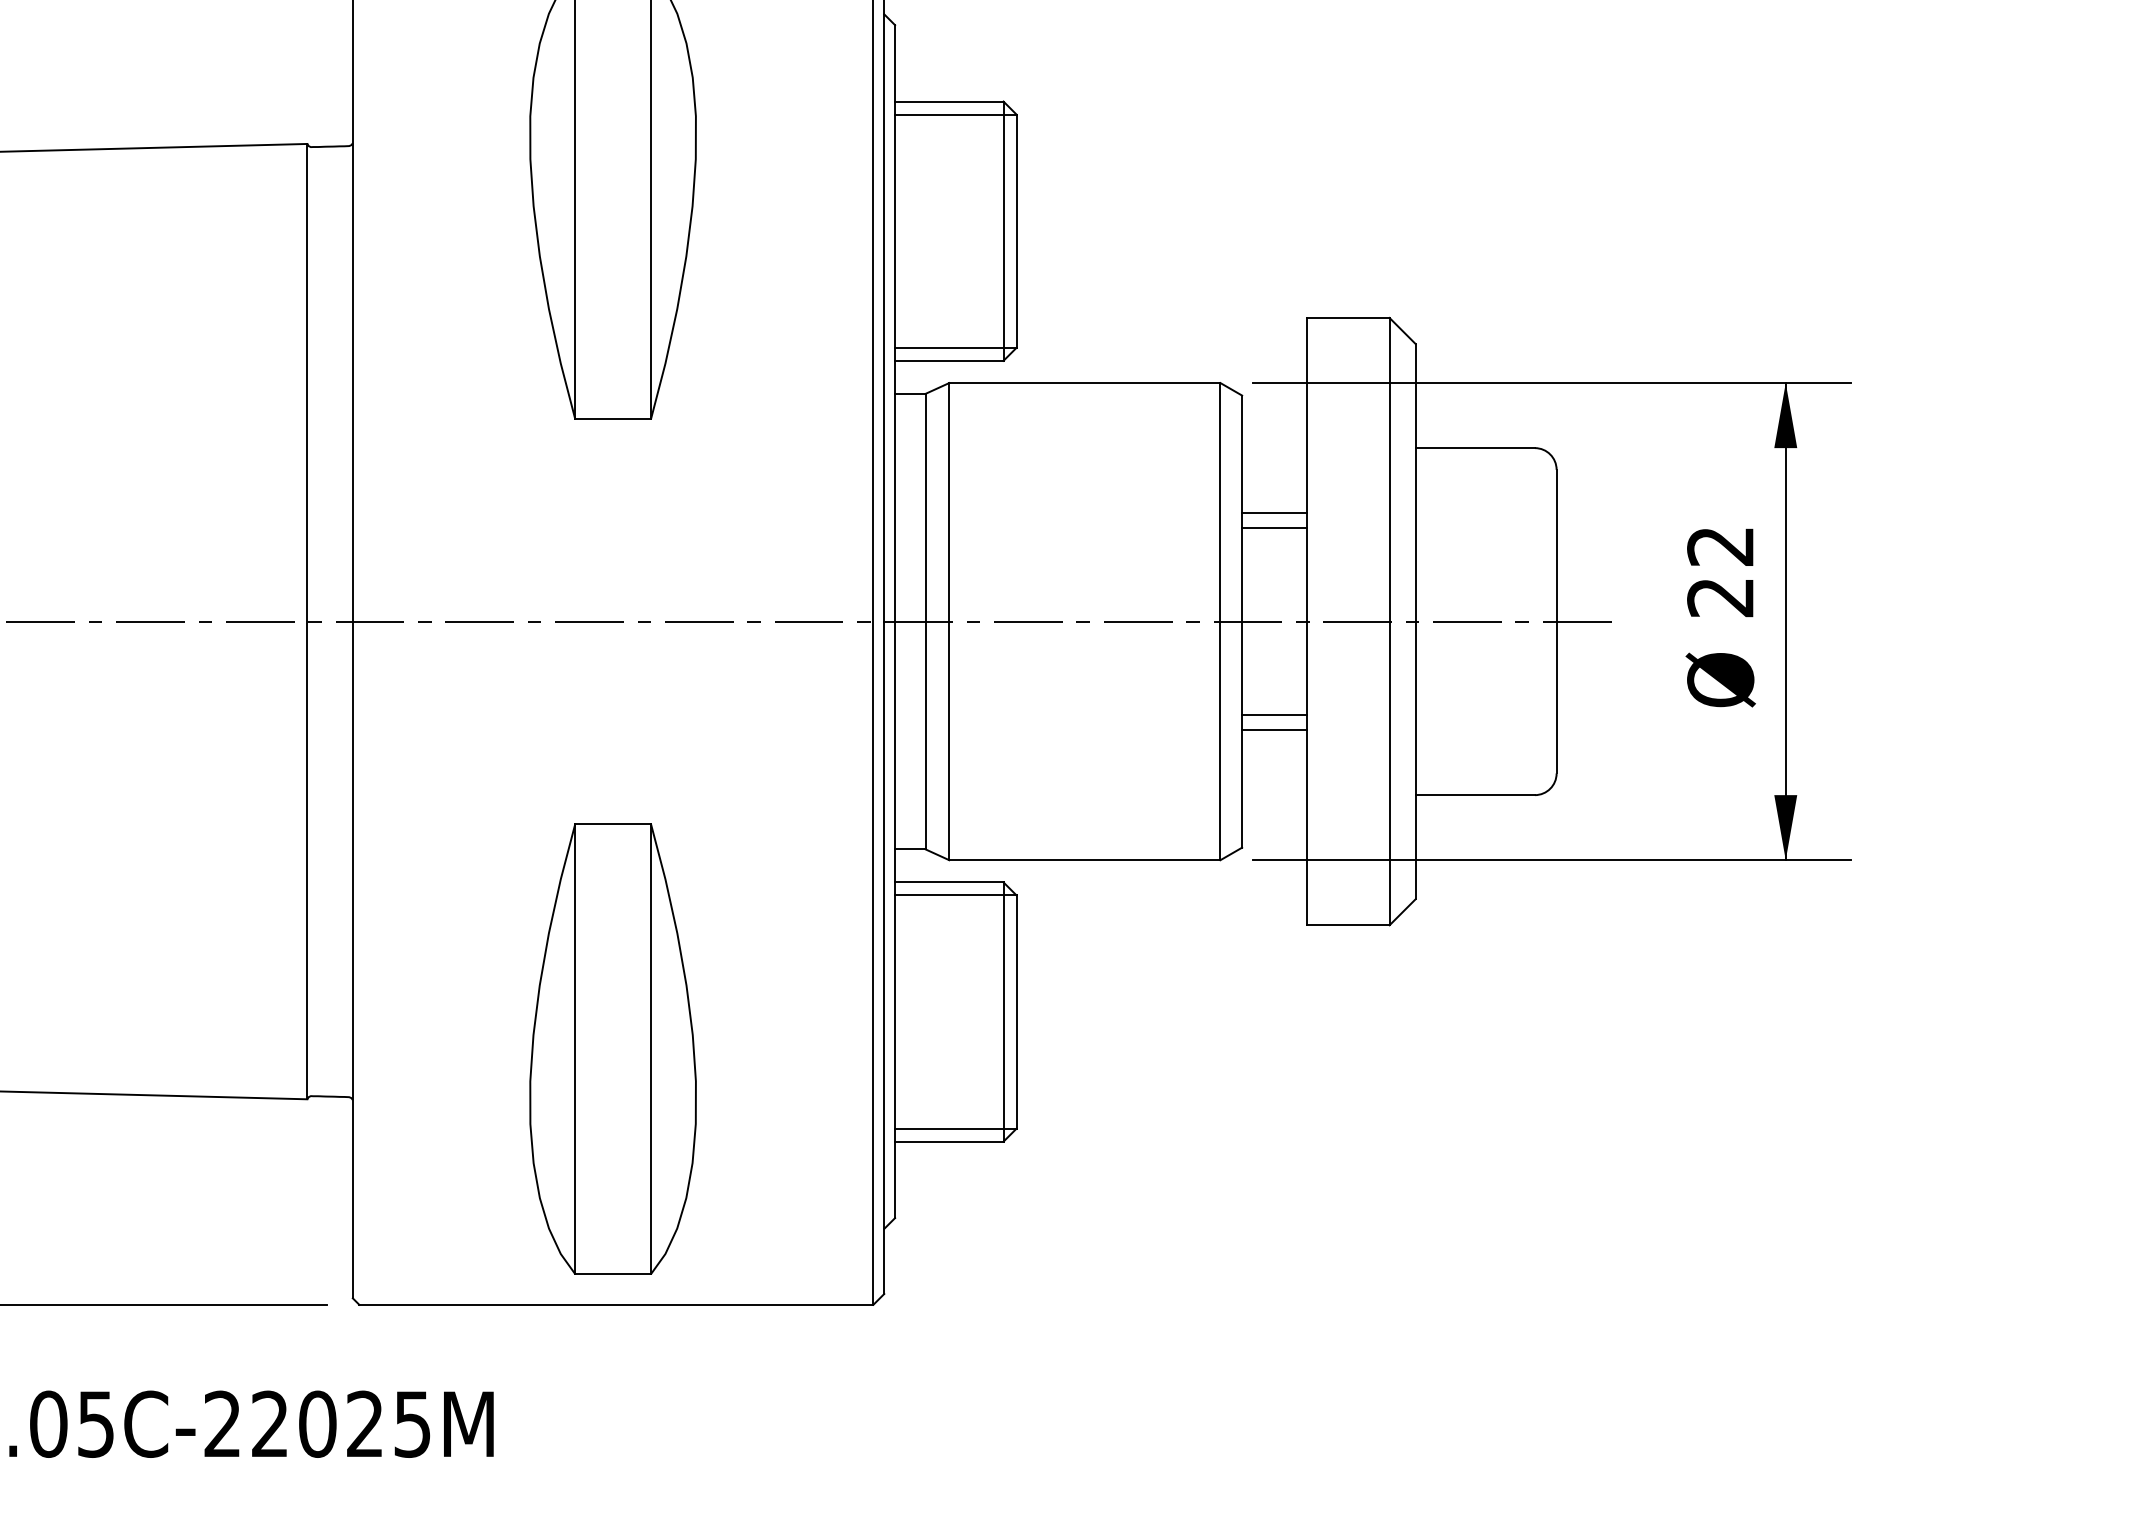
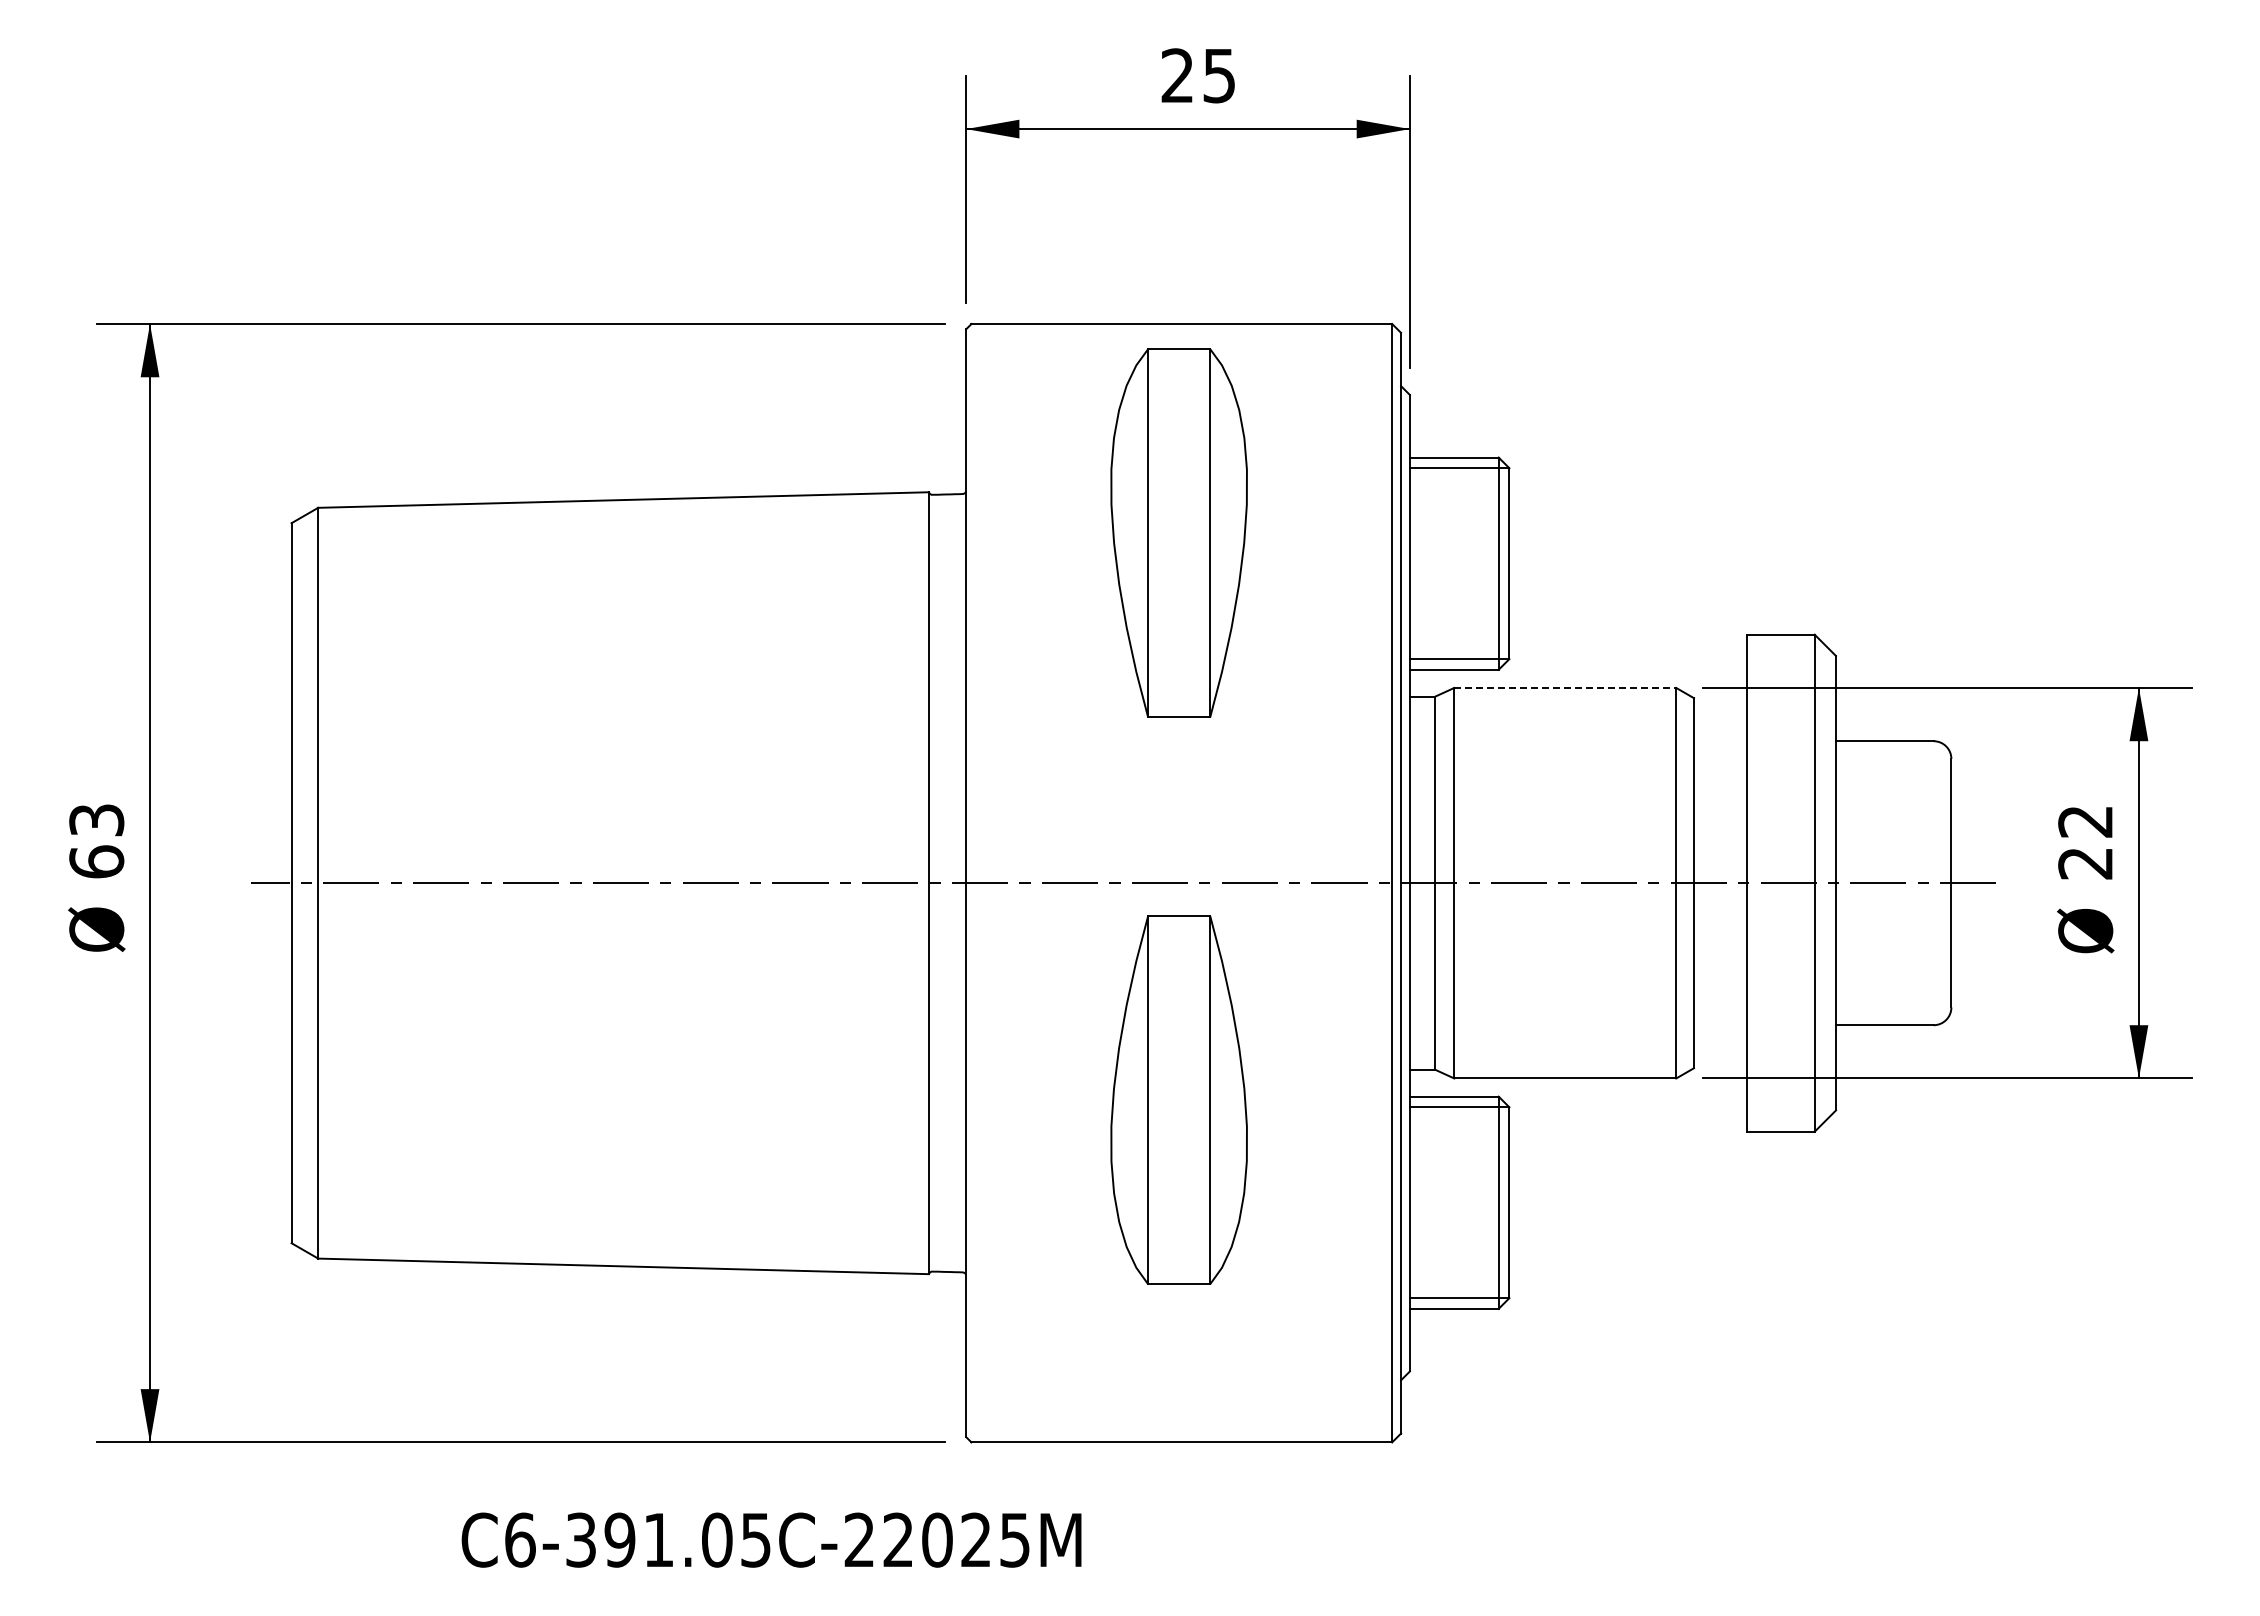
line: (1085, 382) -> (1565, 687), solid -> dashed
line: (1274, 513) -> (1720, 794), removed
line: (1274, 527) -> (1720, 806), removed
line: (1274, 714) -> (1720, 959), removed
line: (1274, 729) -> (1720, 971), removed
part: (612, 1048) -> (1178, 1099), moved

